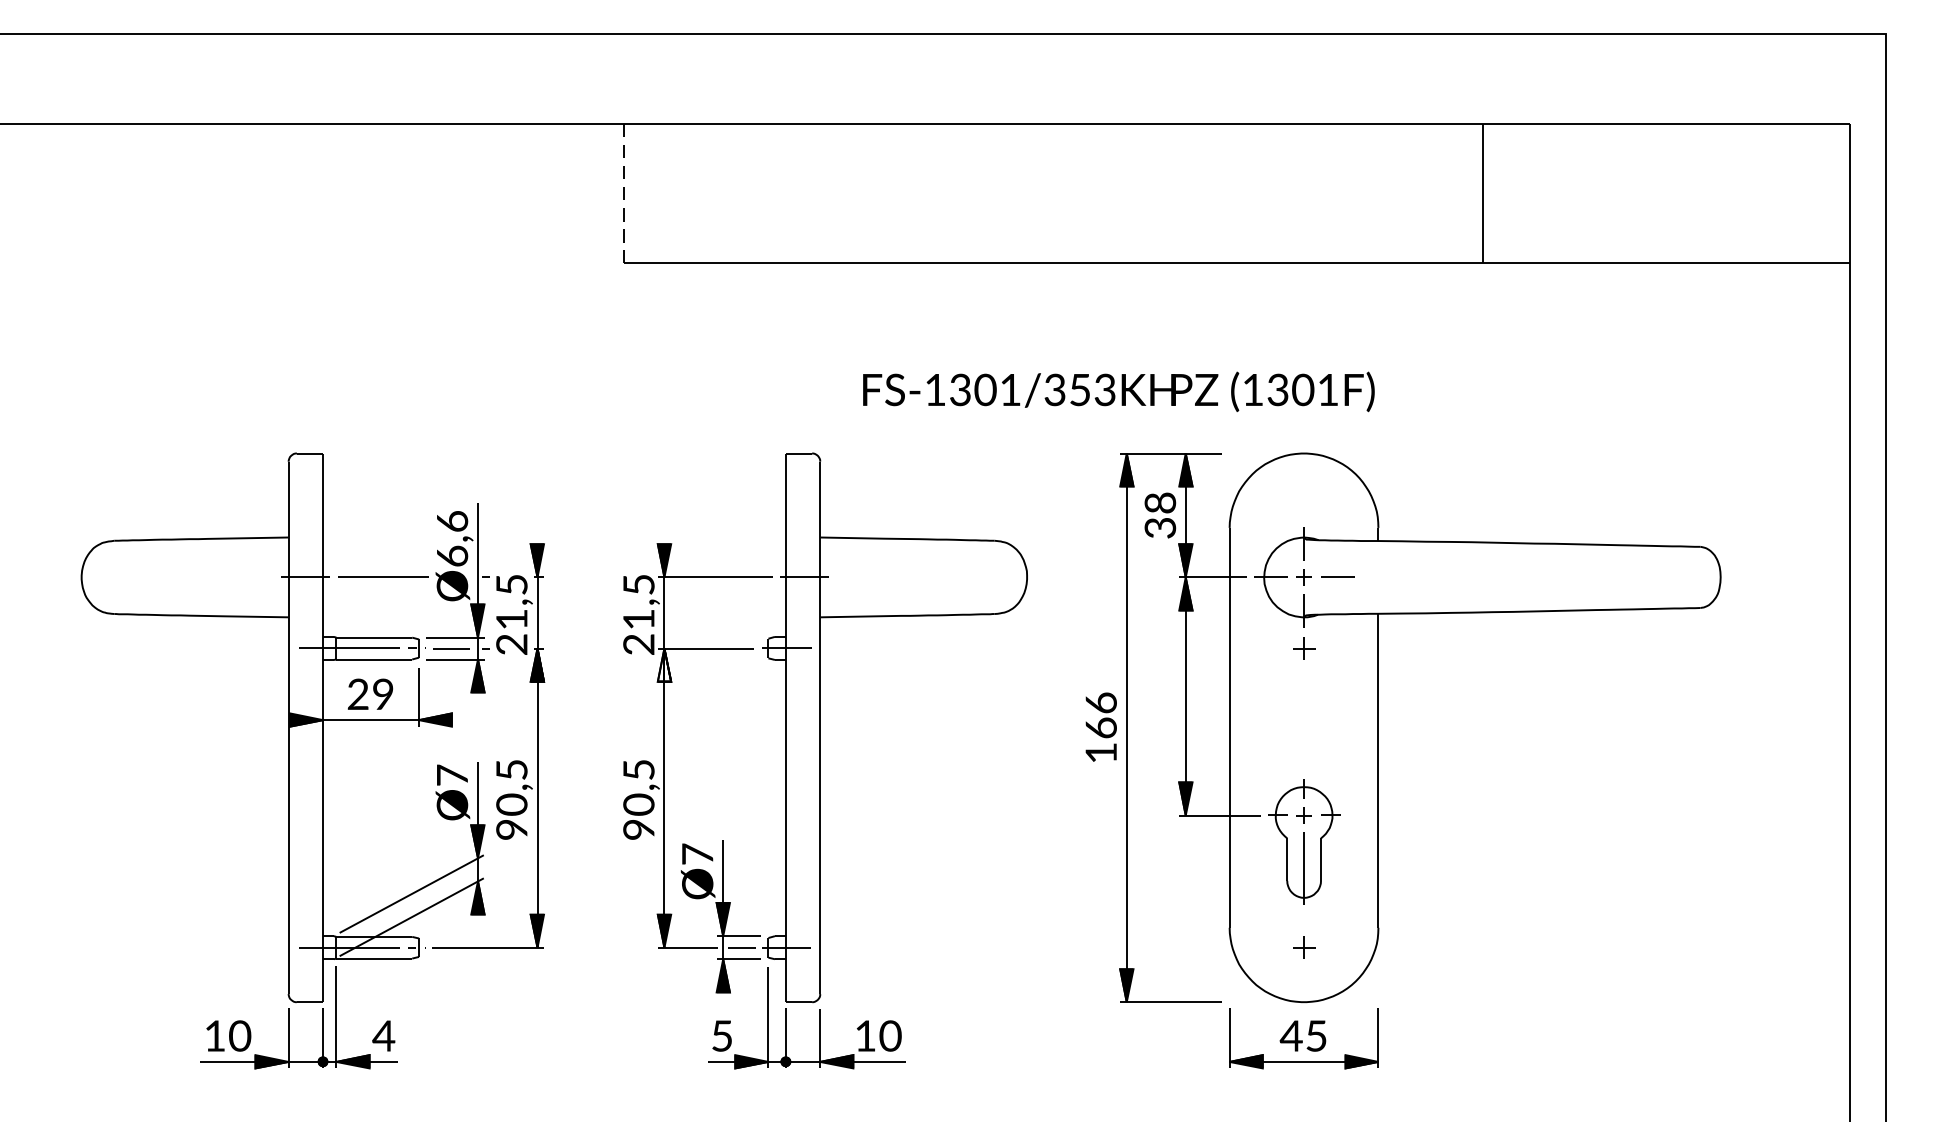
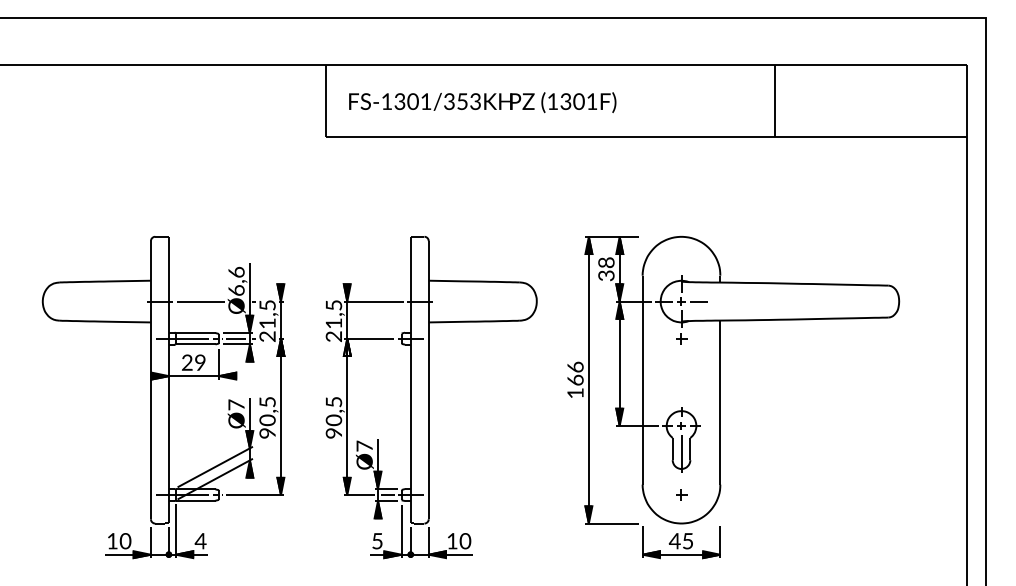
line: (624, 194) -> (326, 101), dashed -> solid
text: (1118, 391) -> (482, 102), moved

